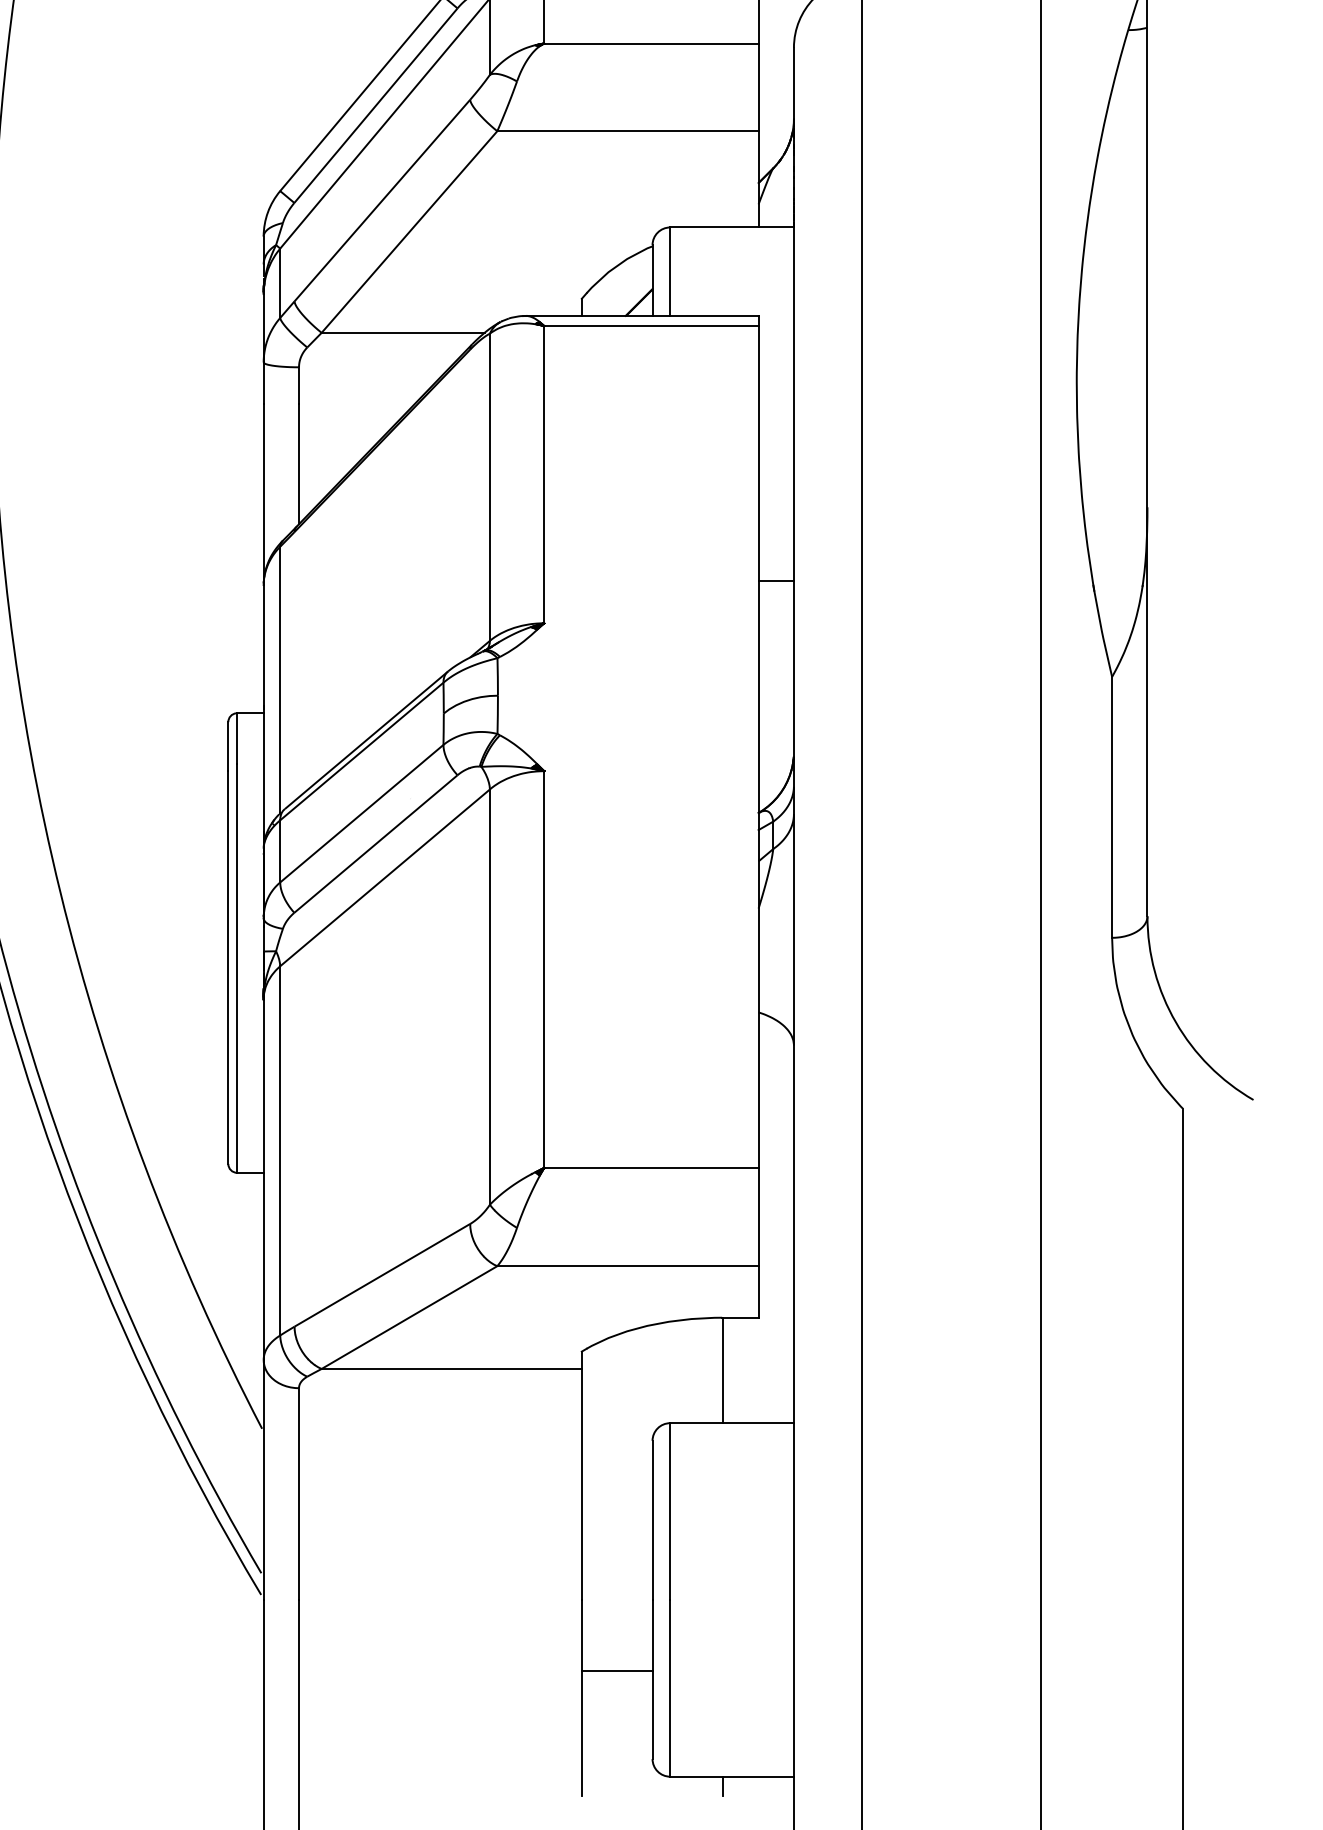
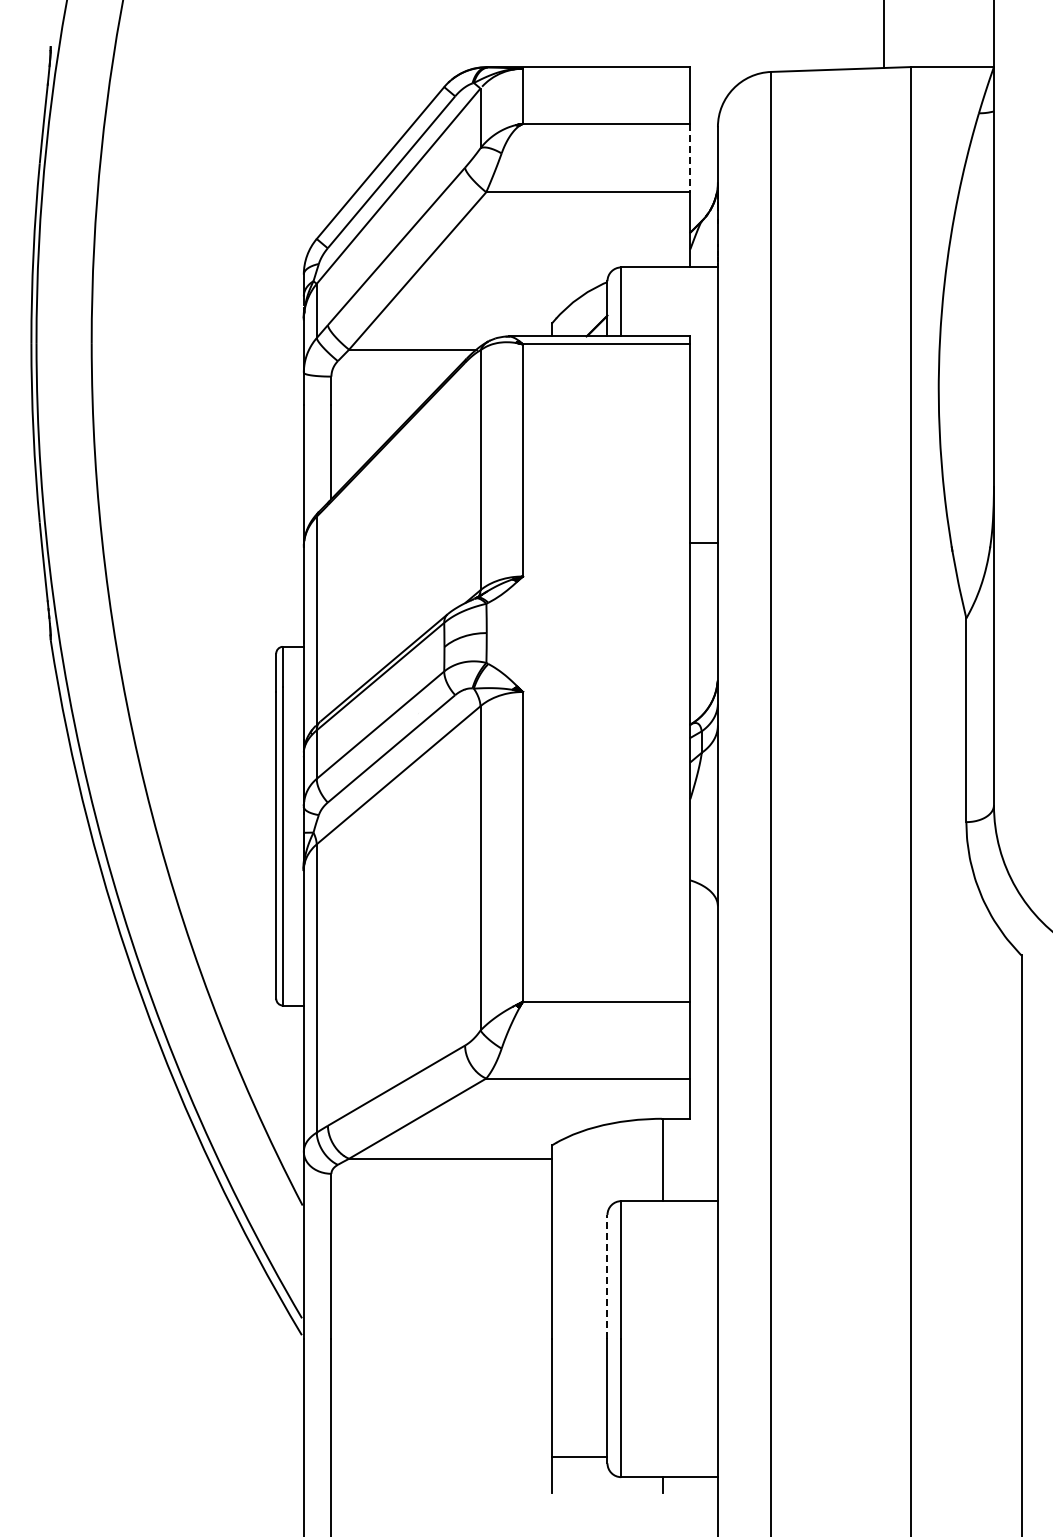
line: (758, 87) -> (690, 158), solid -> dashed
line: (652, 1519) -> (607, 1276), solid -> dashed
line: (616, 1670) -> (579, 1456), moved

